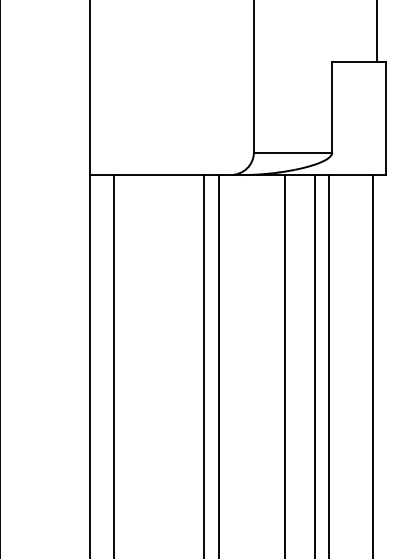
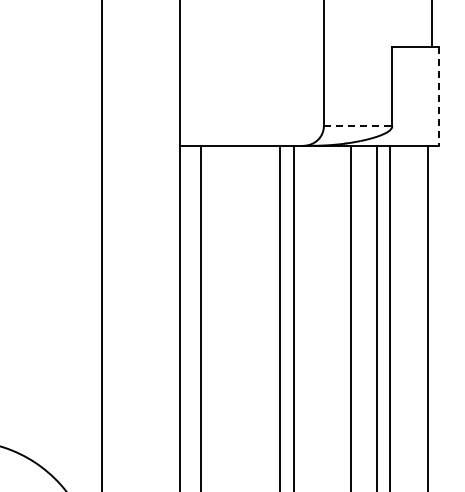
line: (386, 119) -> (439, 97), solid -> dashed
line: (293, 152) -> (358, 126), solid -> dashed

